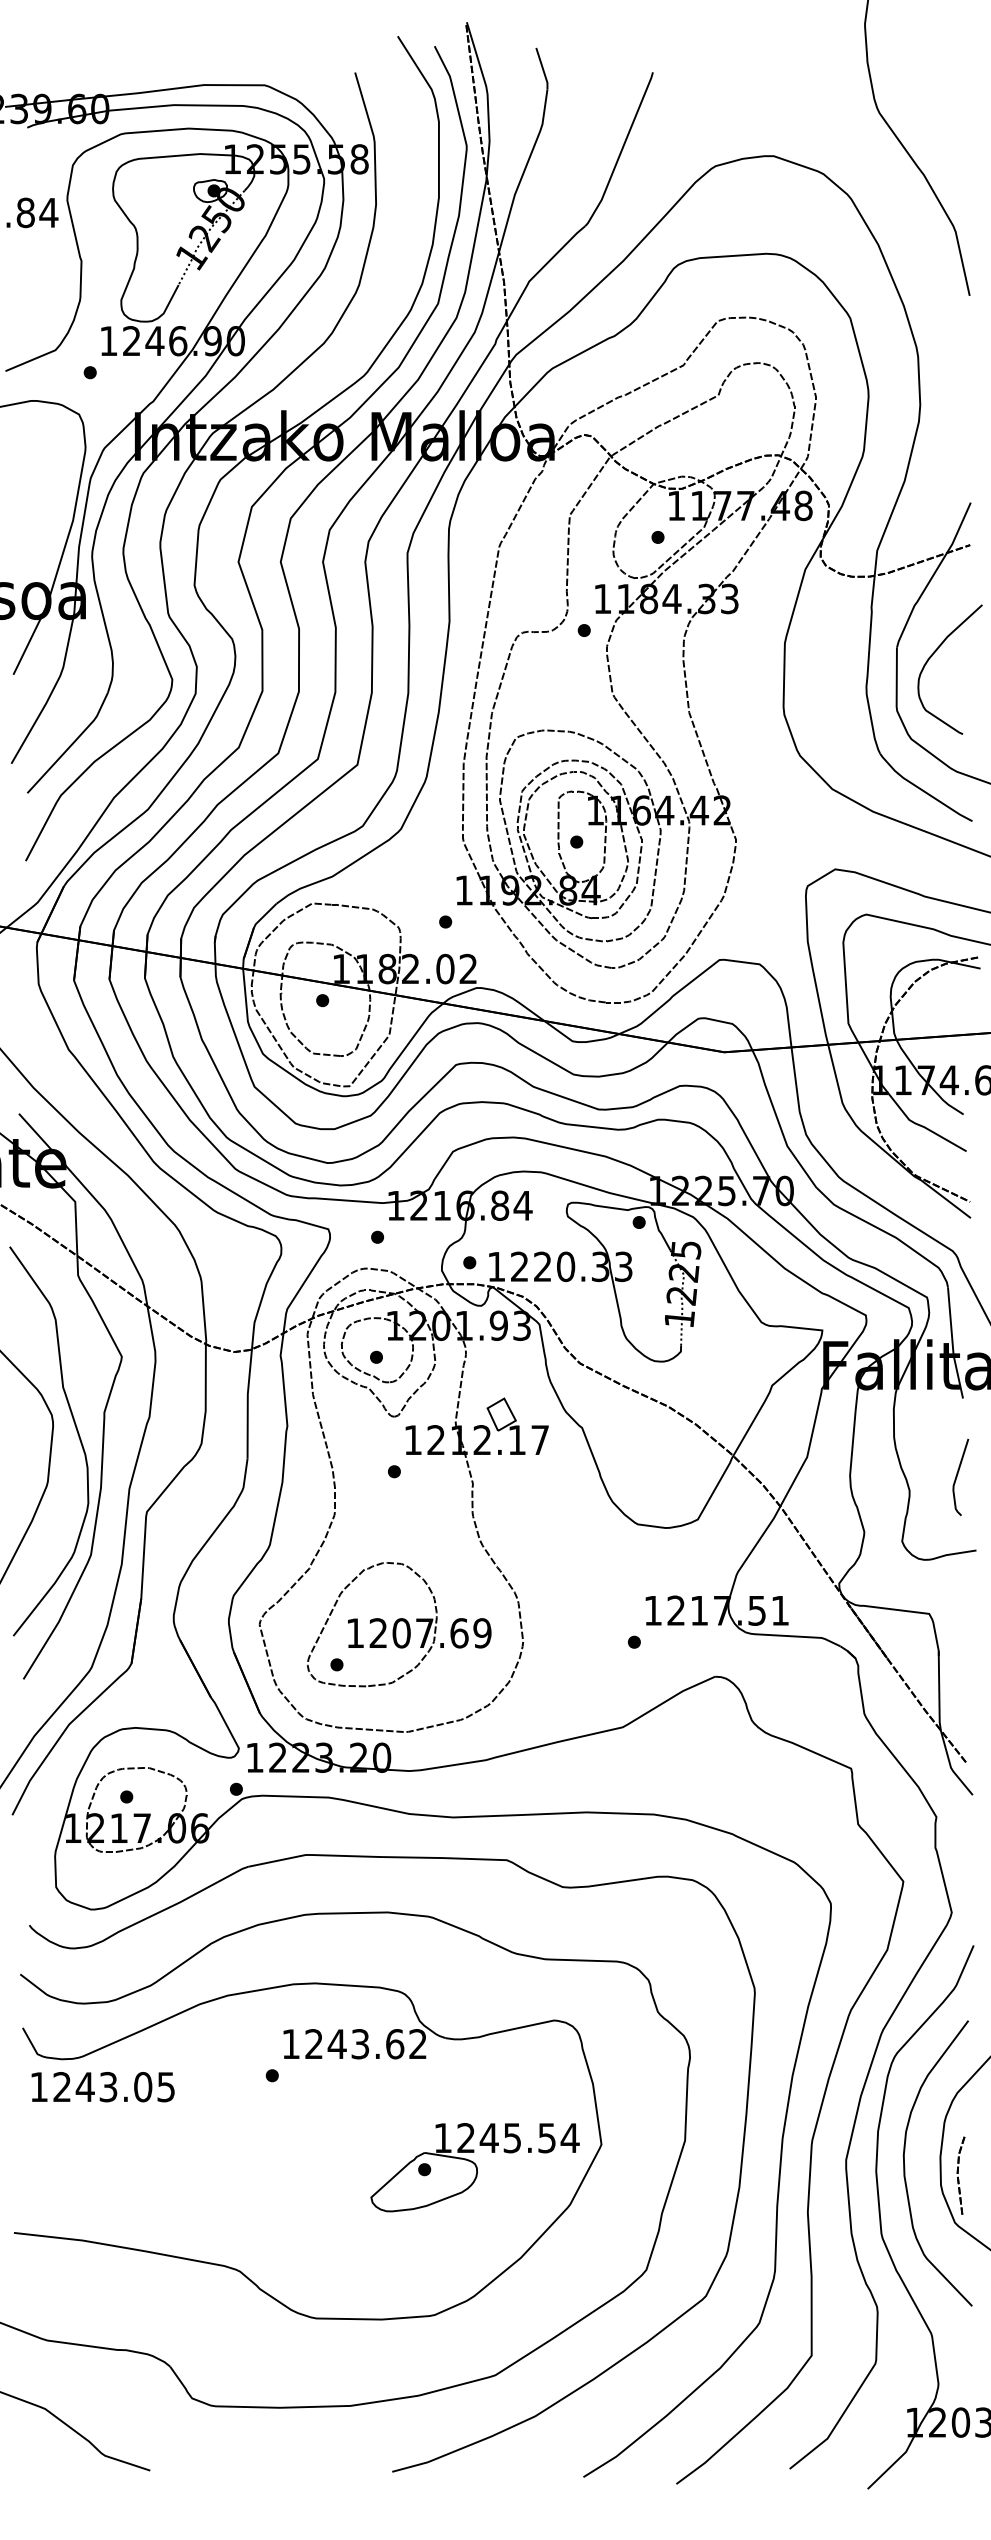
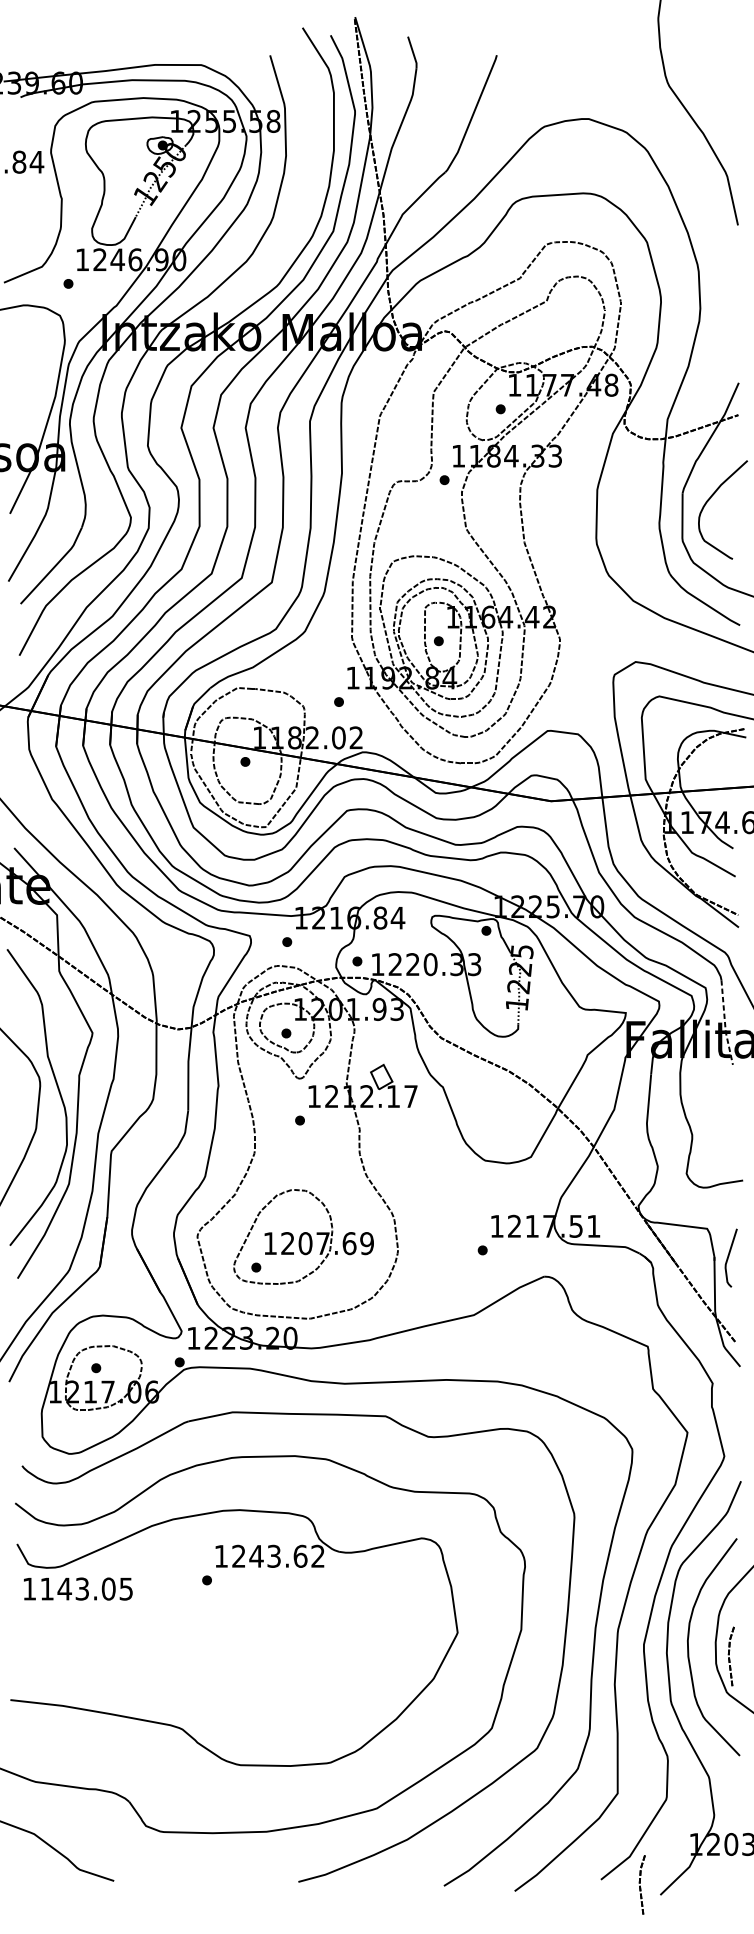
line: (952, 1344) -> (724, 1023), solid -> dashed
curve: (958, 1474) -> (729, 1255), moved
text: (61, 2086) -> (46, 1588), 1243.05 -> 1143.05
part: (474, 2167) -> (361, 1650), removed
part: (843, 2475) -> (641, 1884), added

